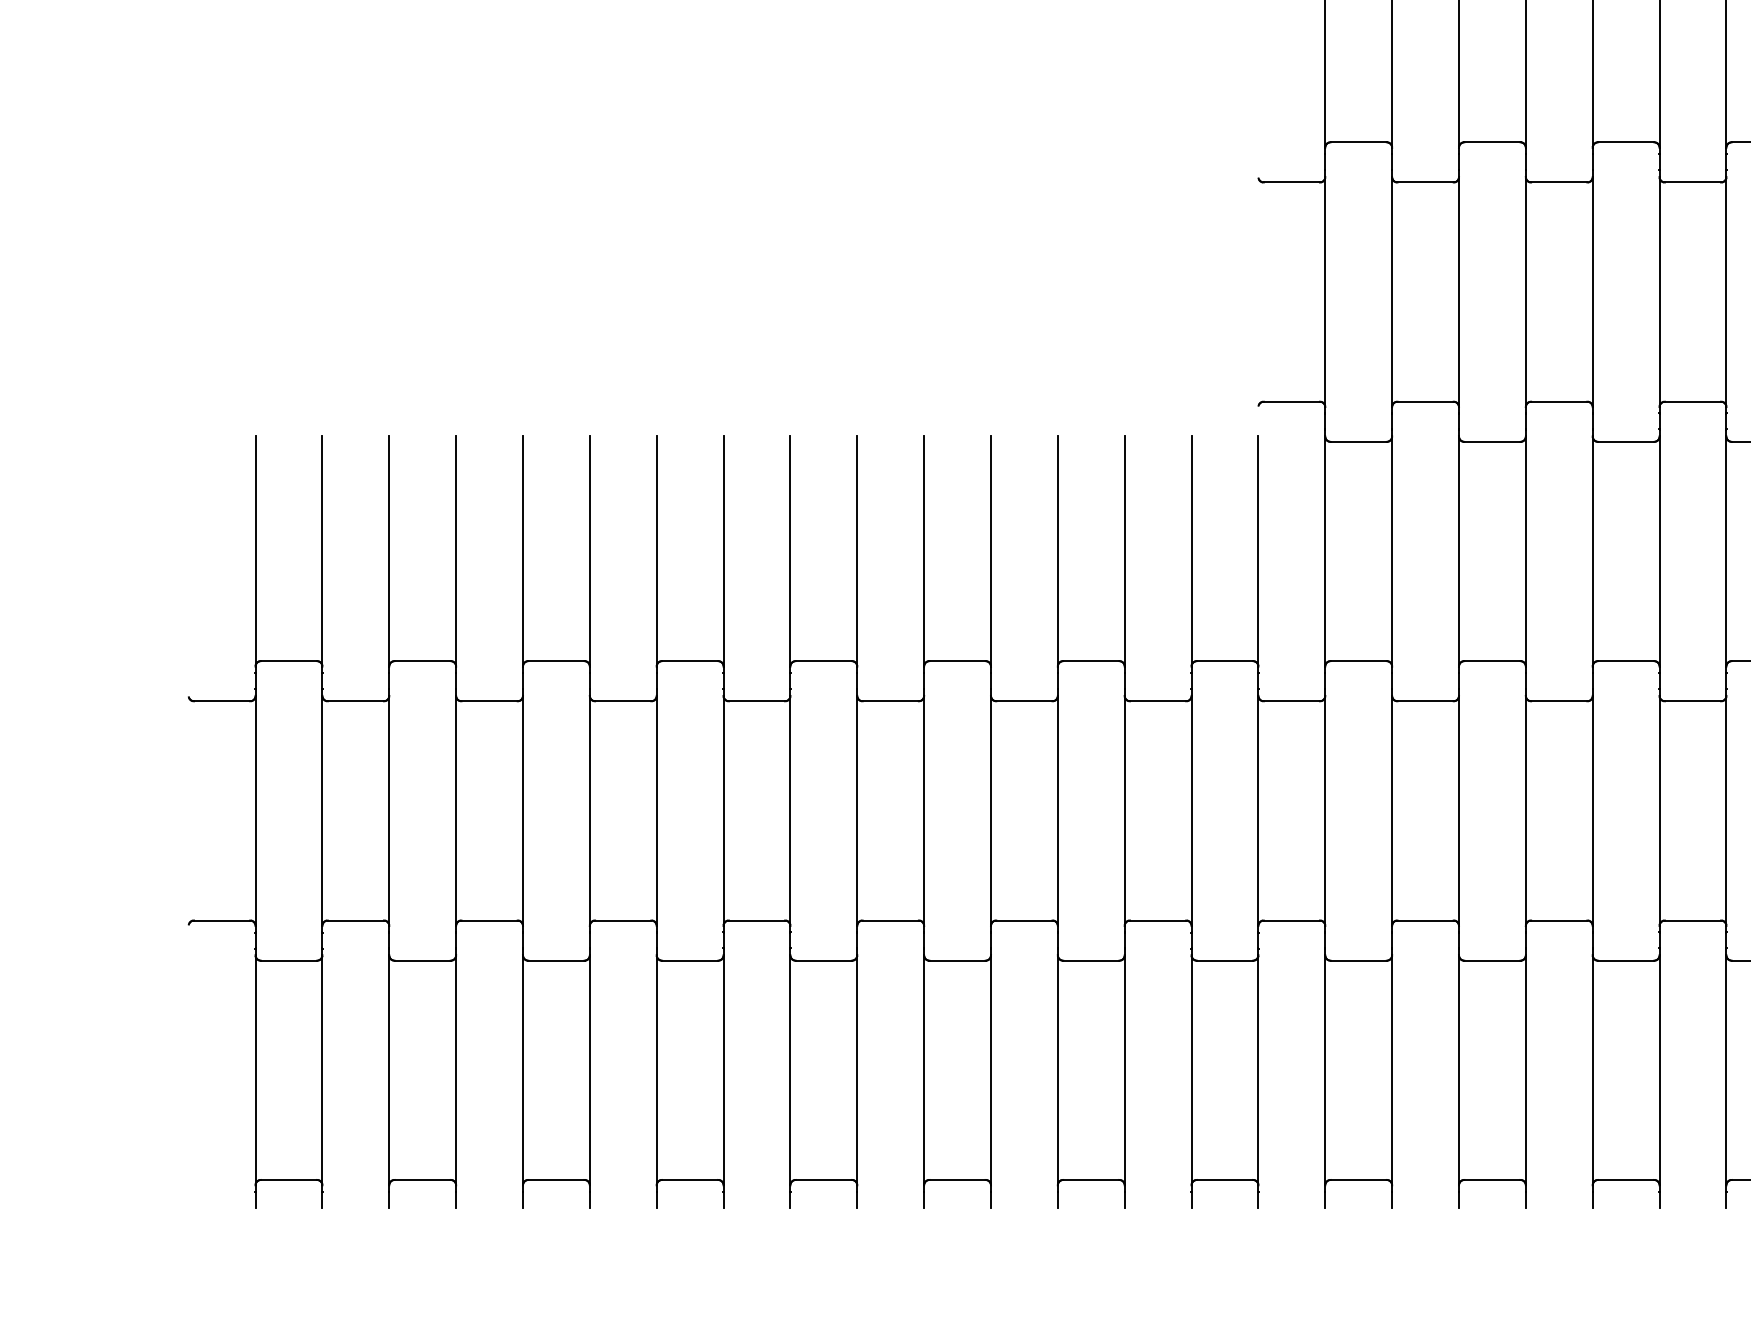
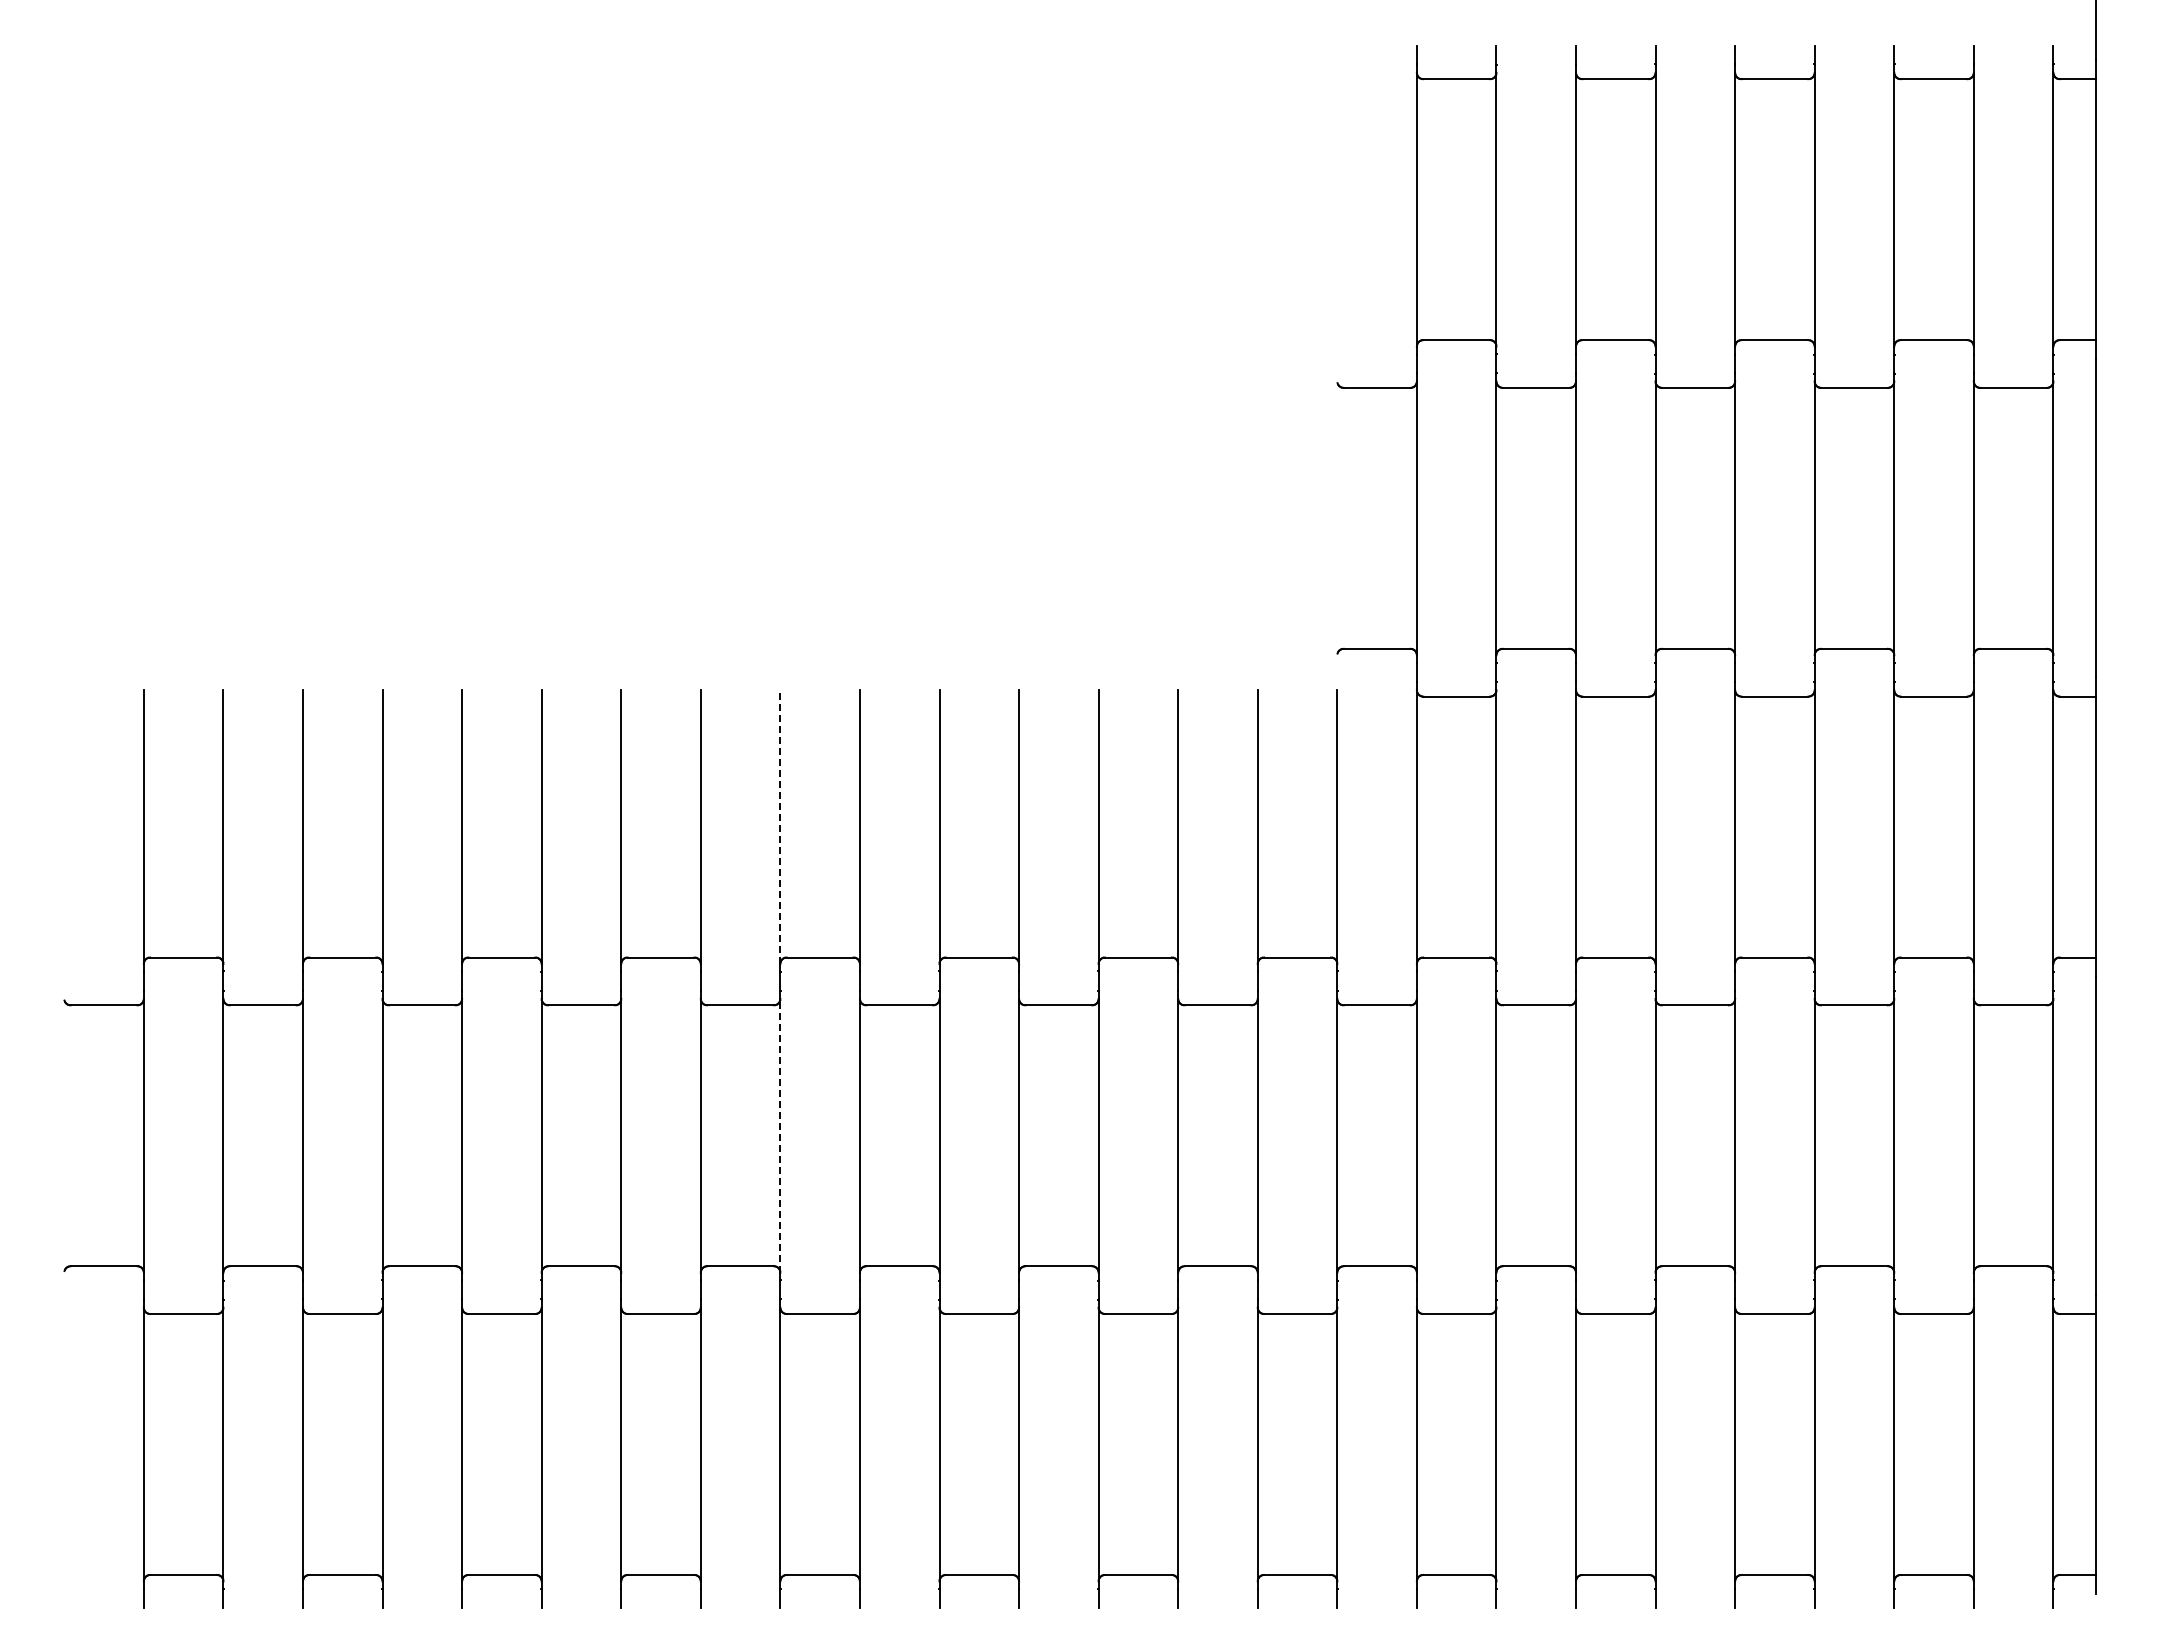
line: (790, 551) -> (780, 827), solid -> dashed
line: (790, 810) -> (780, 1135), solid -> dashed

